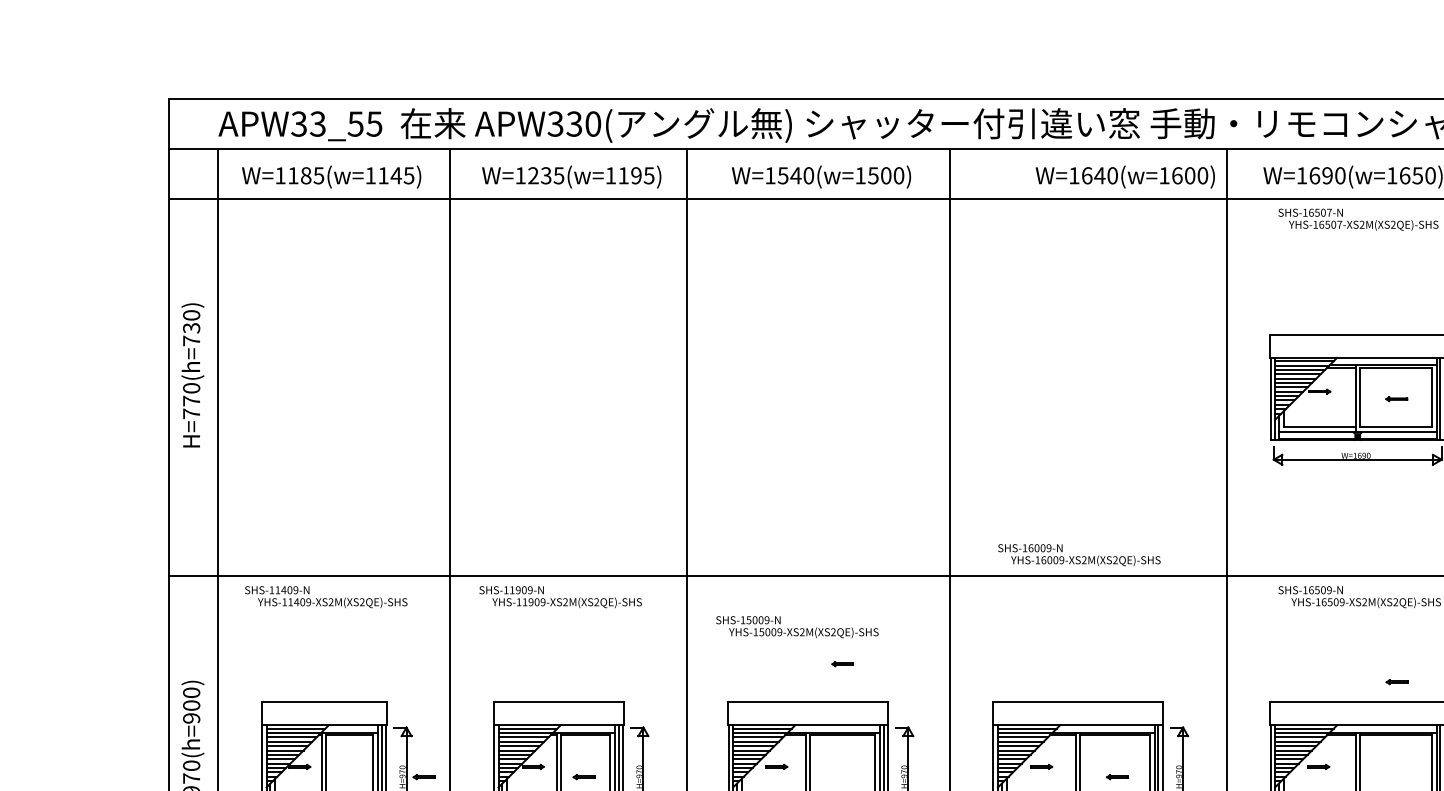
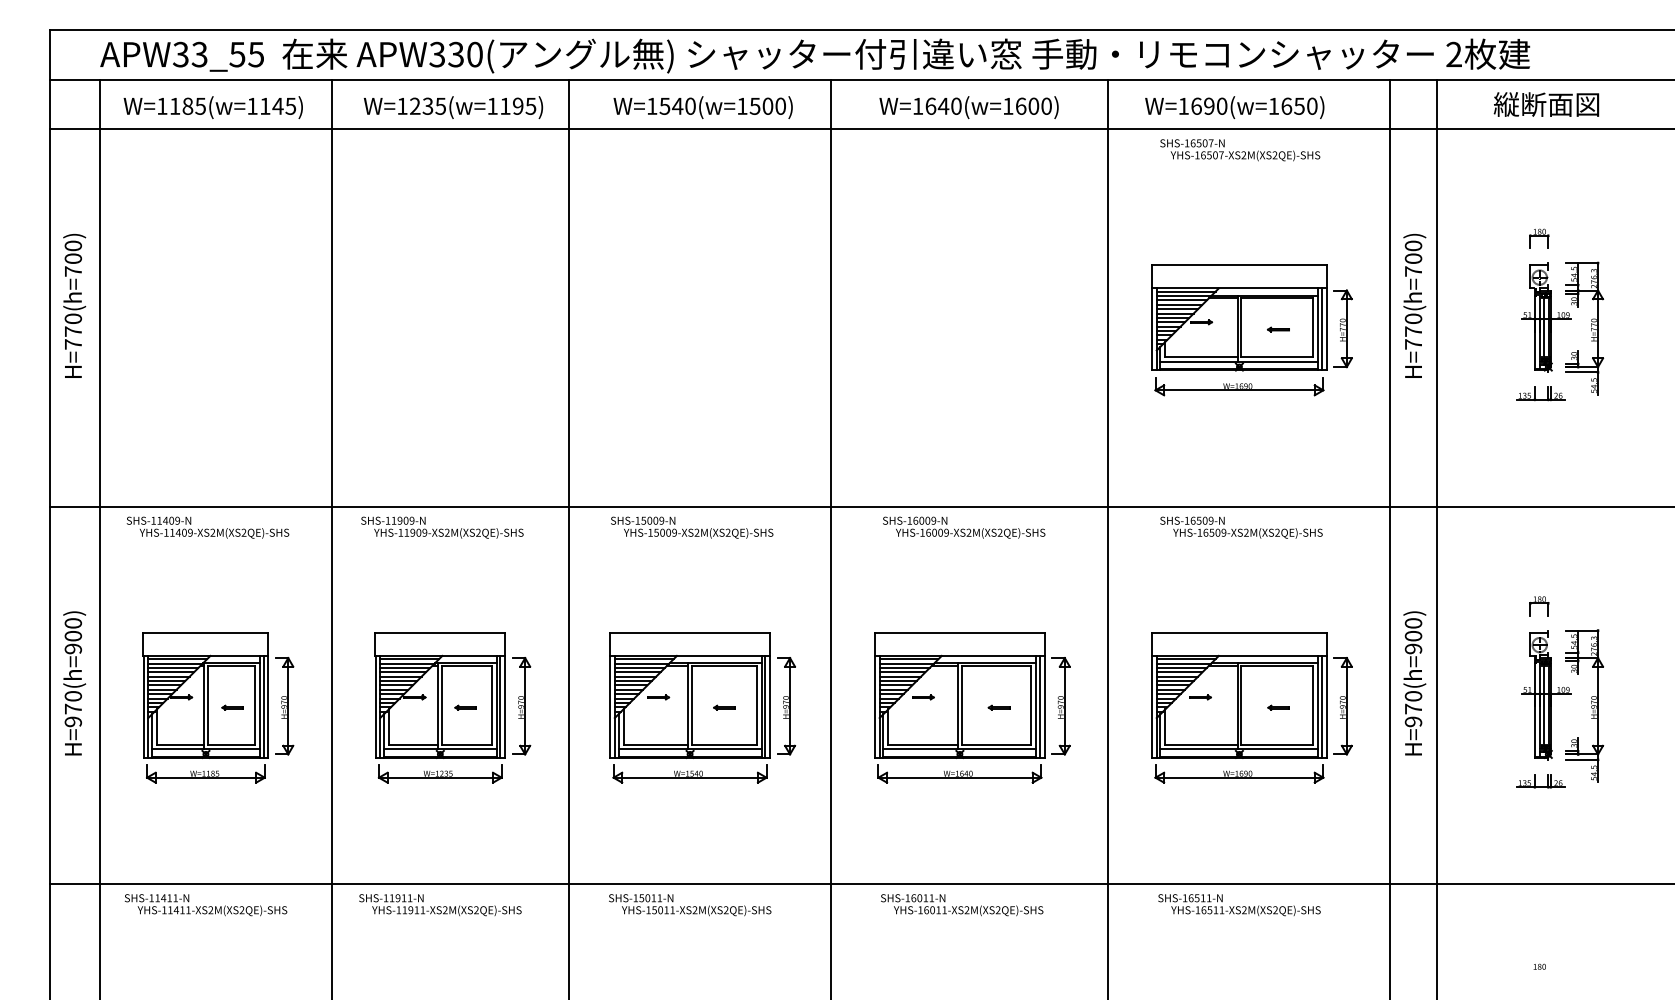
text: (1124, 176) -> (968, 107), moved
text: (190, 327) -> (72, 258), H=770(h=730) -> H=770(h=700)
text: (1079, 554) -> (964, 527), moved
text: (797, 626) -> (692, 527), moved
part: (842, 663) -> (724, 707), moved
part: (1396, 681) -> (1278, 707), moved
part: (423, 776) -> (232, 707), moved

